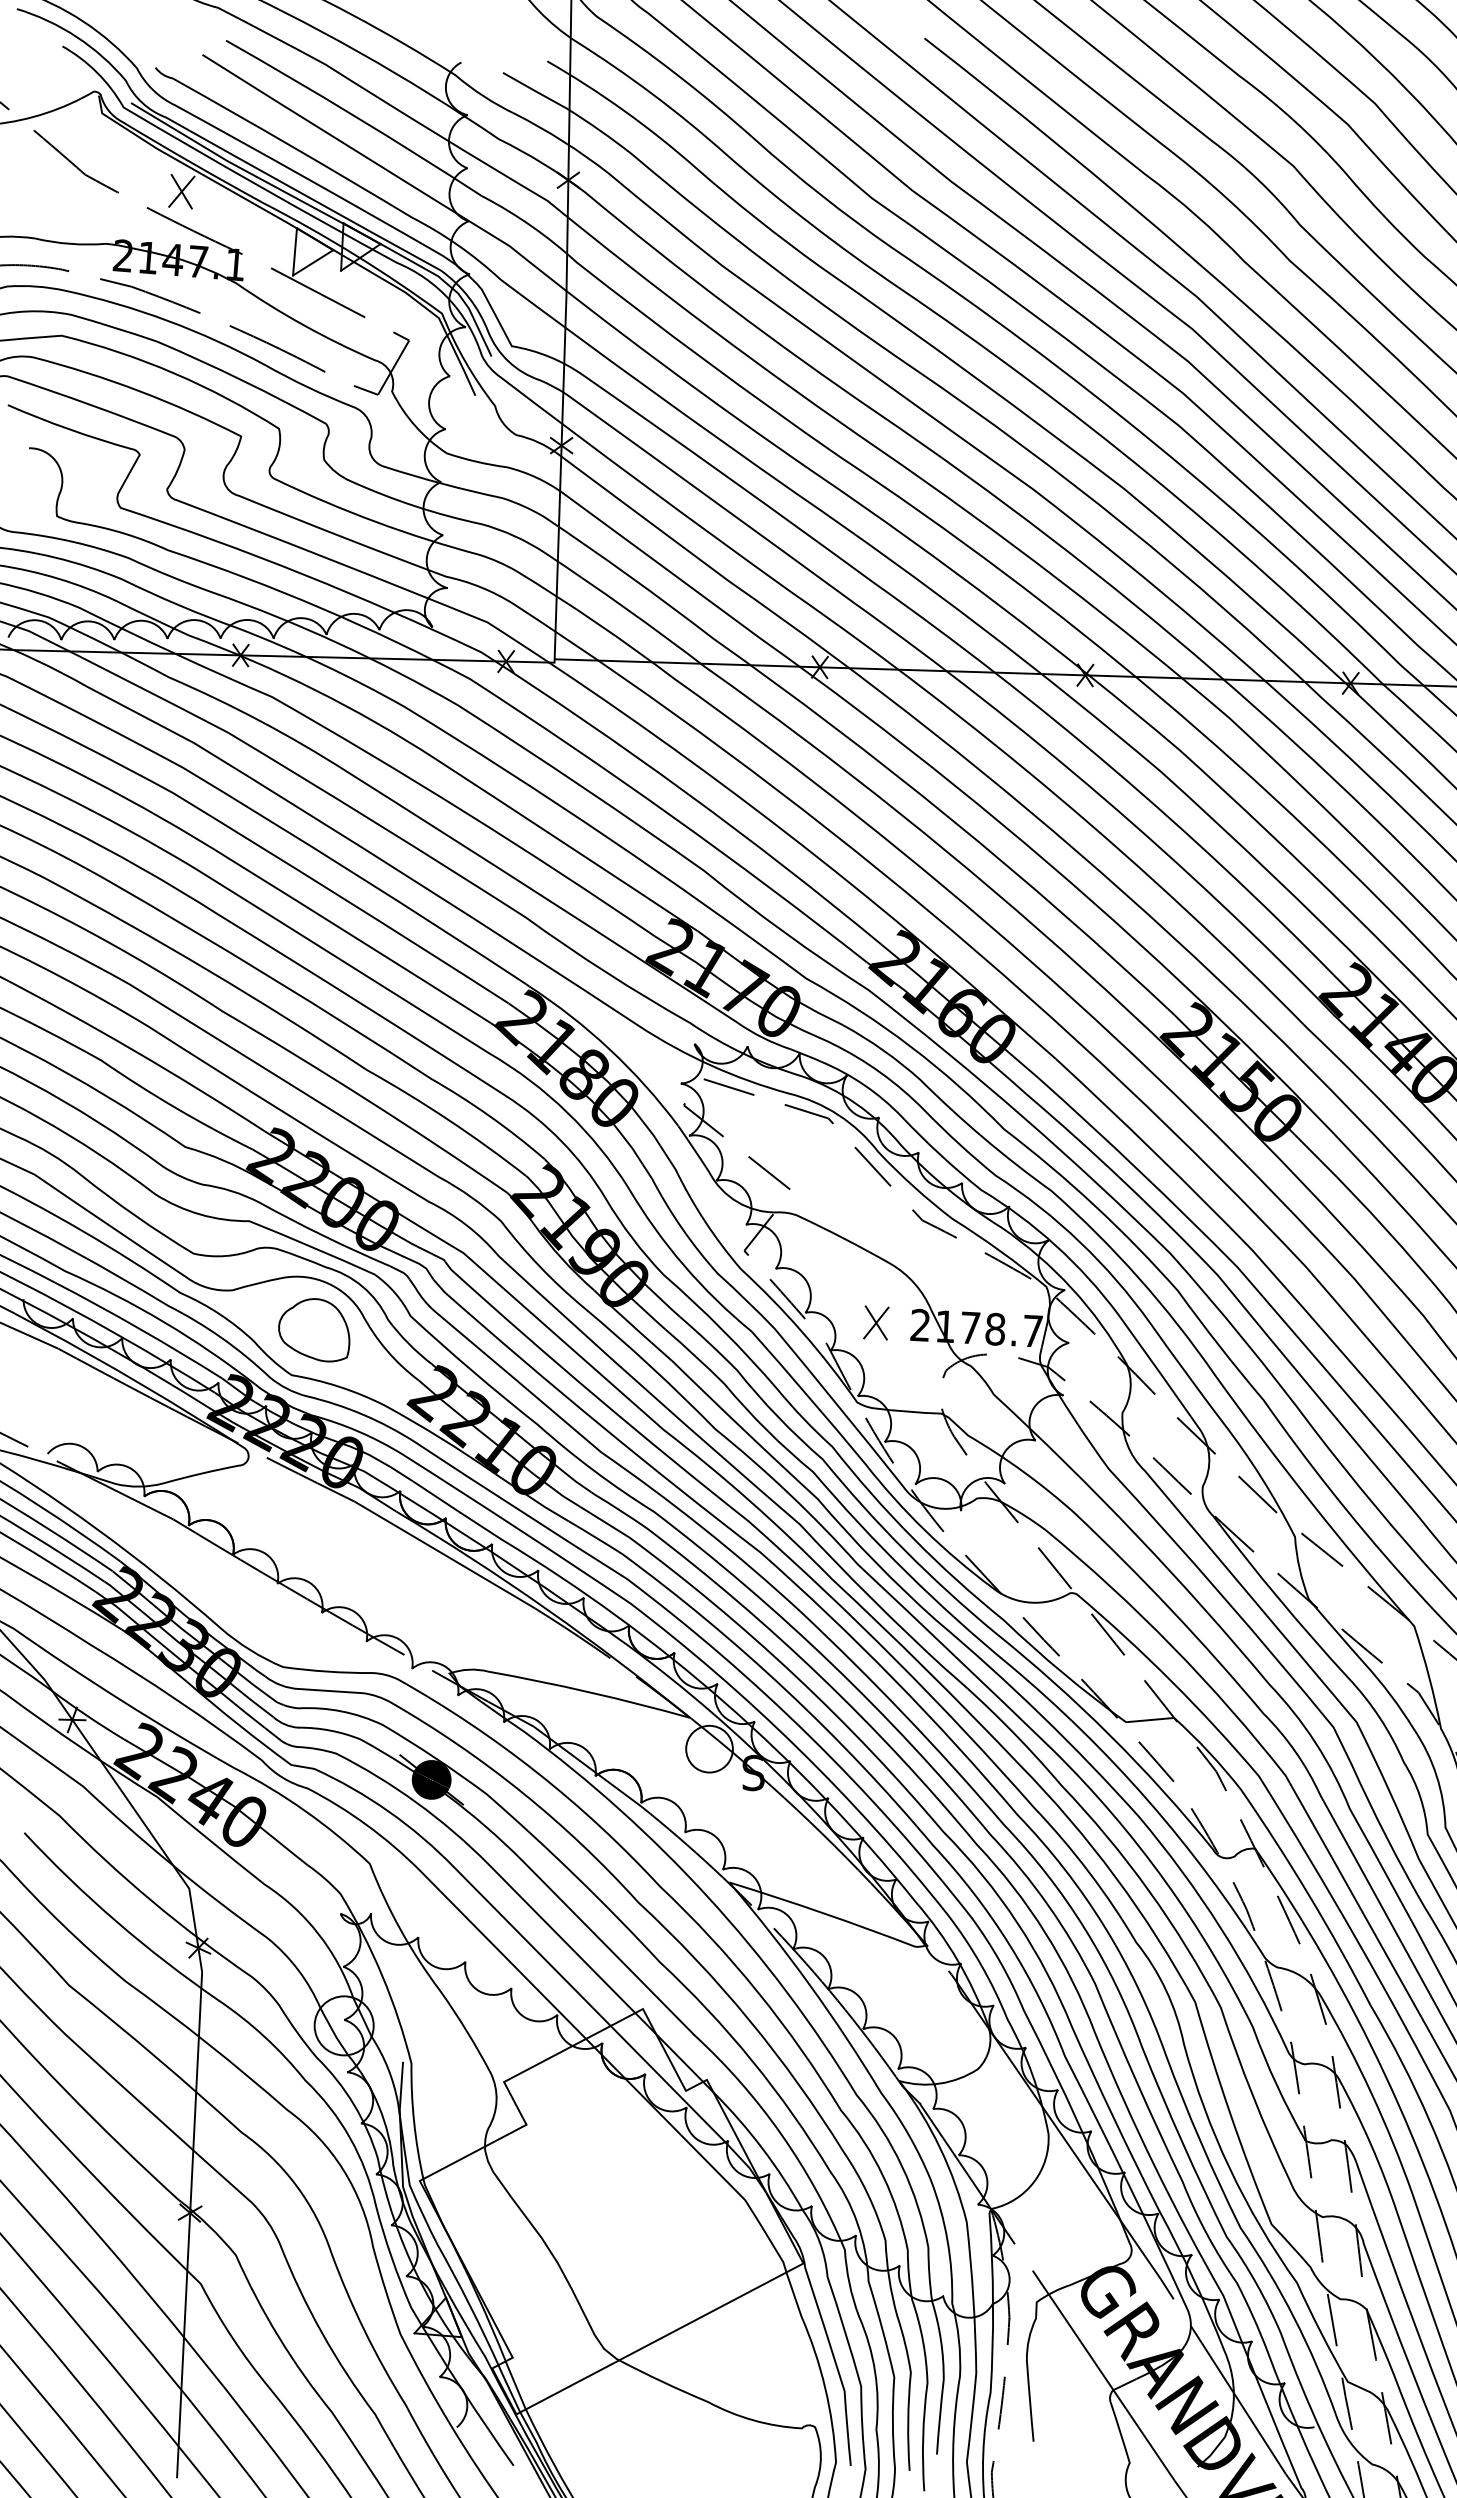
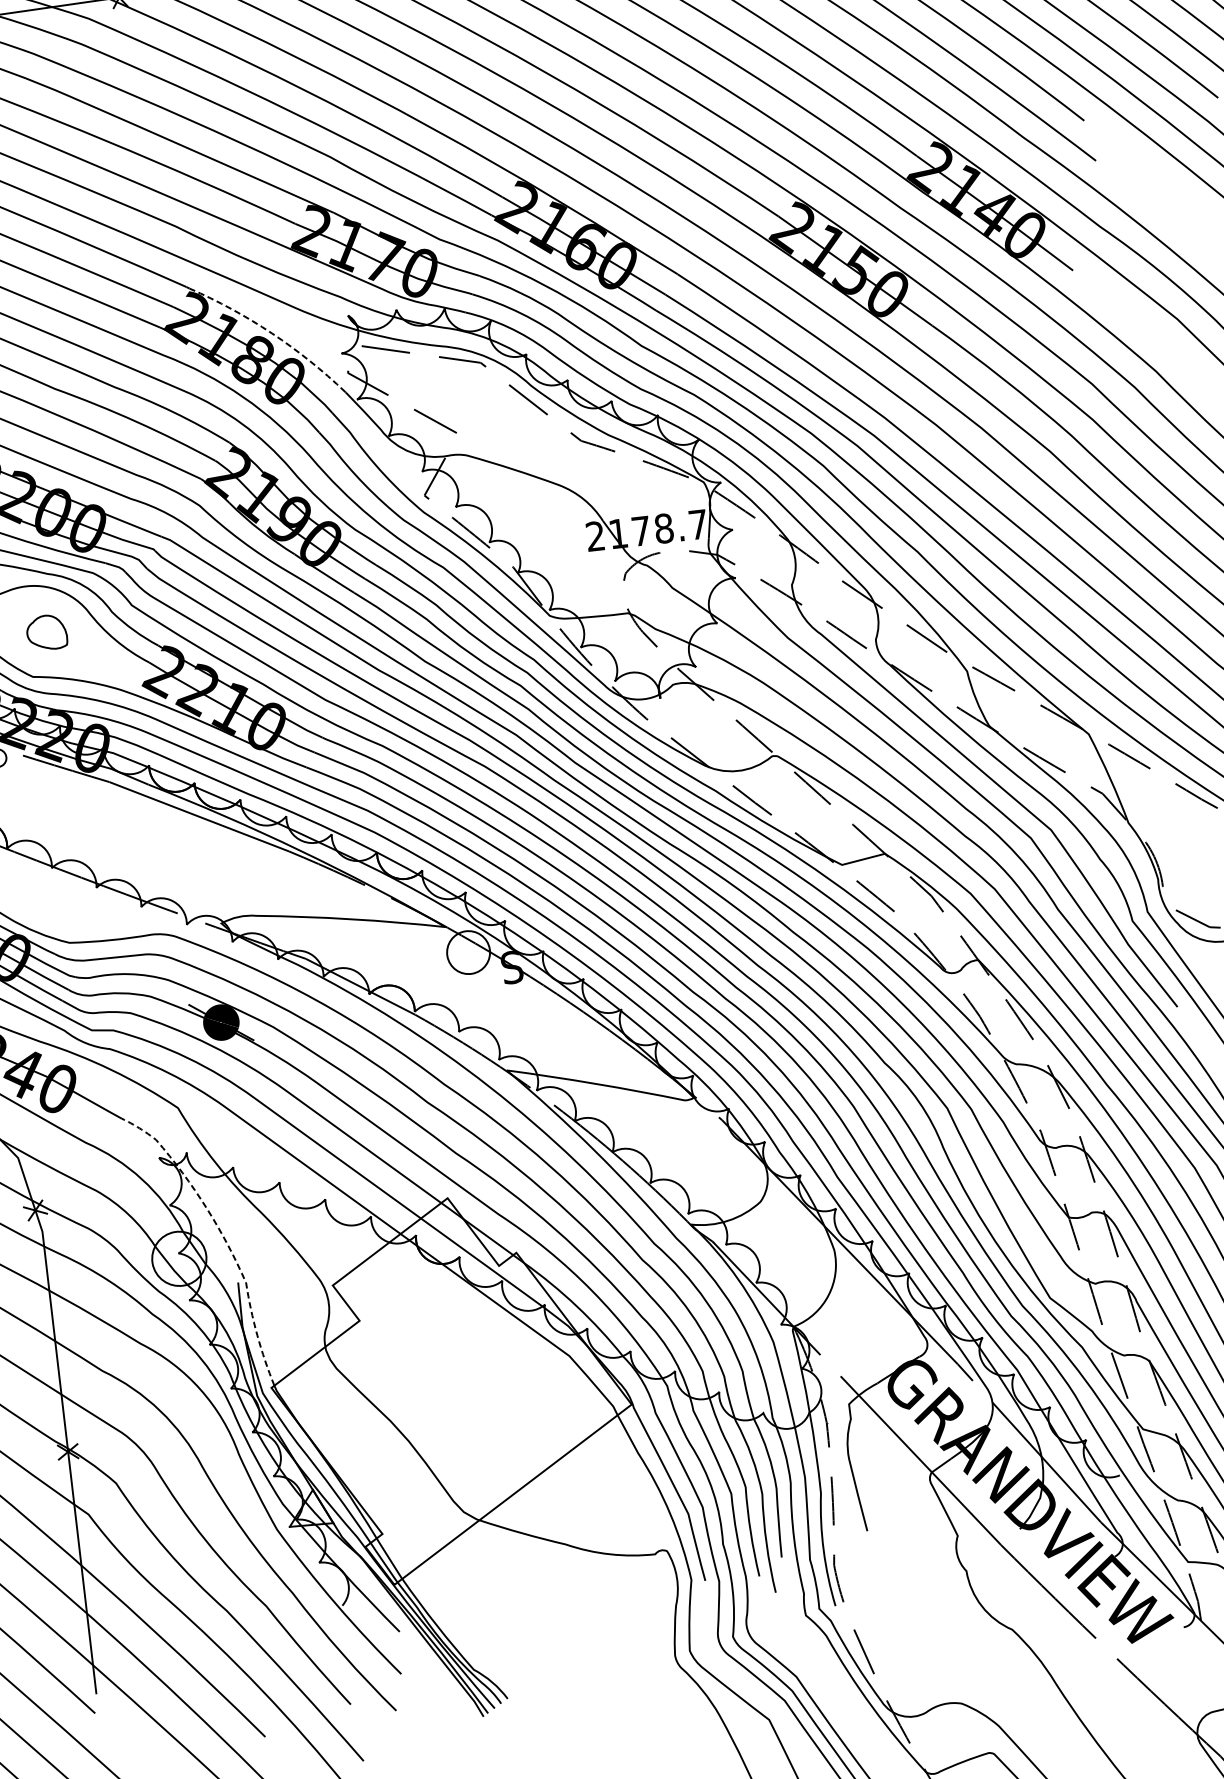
line: (609, 1049) -> (271, 333), solid -> dashed
part: (876, 1322) -> (555, 540), removed
part: (314, 1330) -> (46, 632), size x0.6
line: (394, 2008) -> (222, 1235), solid -> dashed

